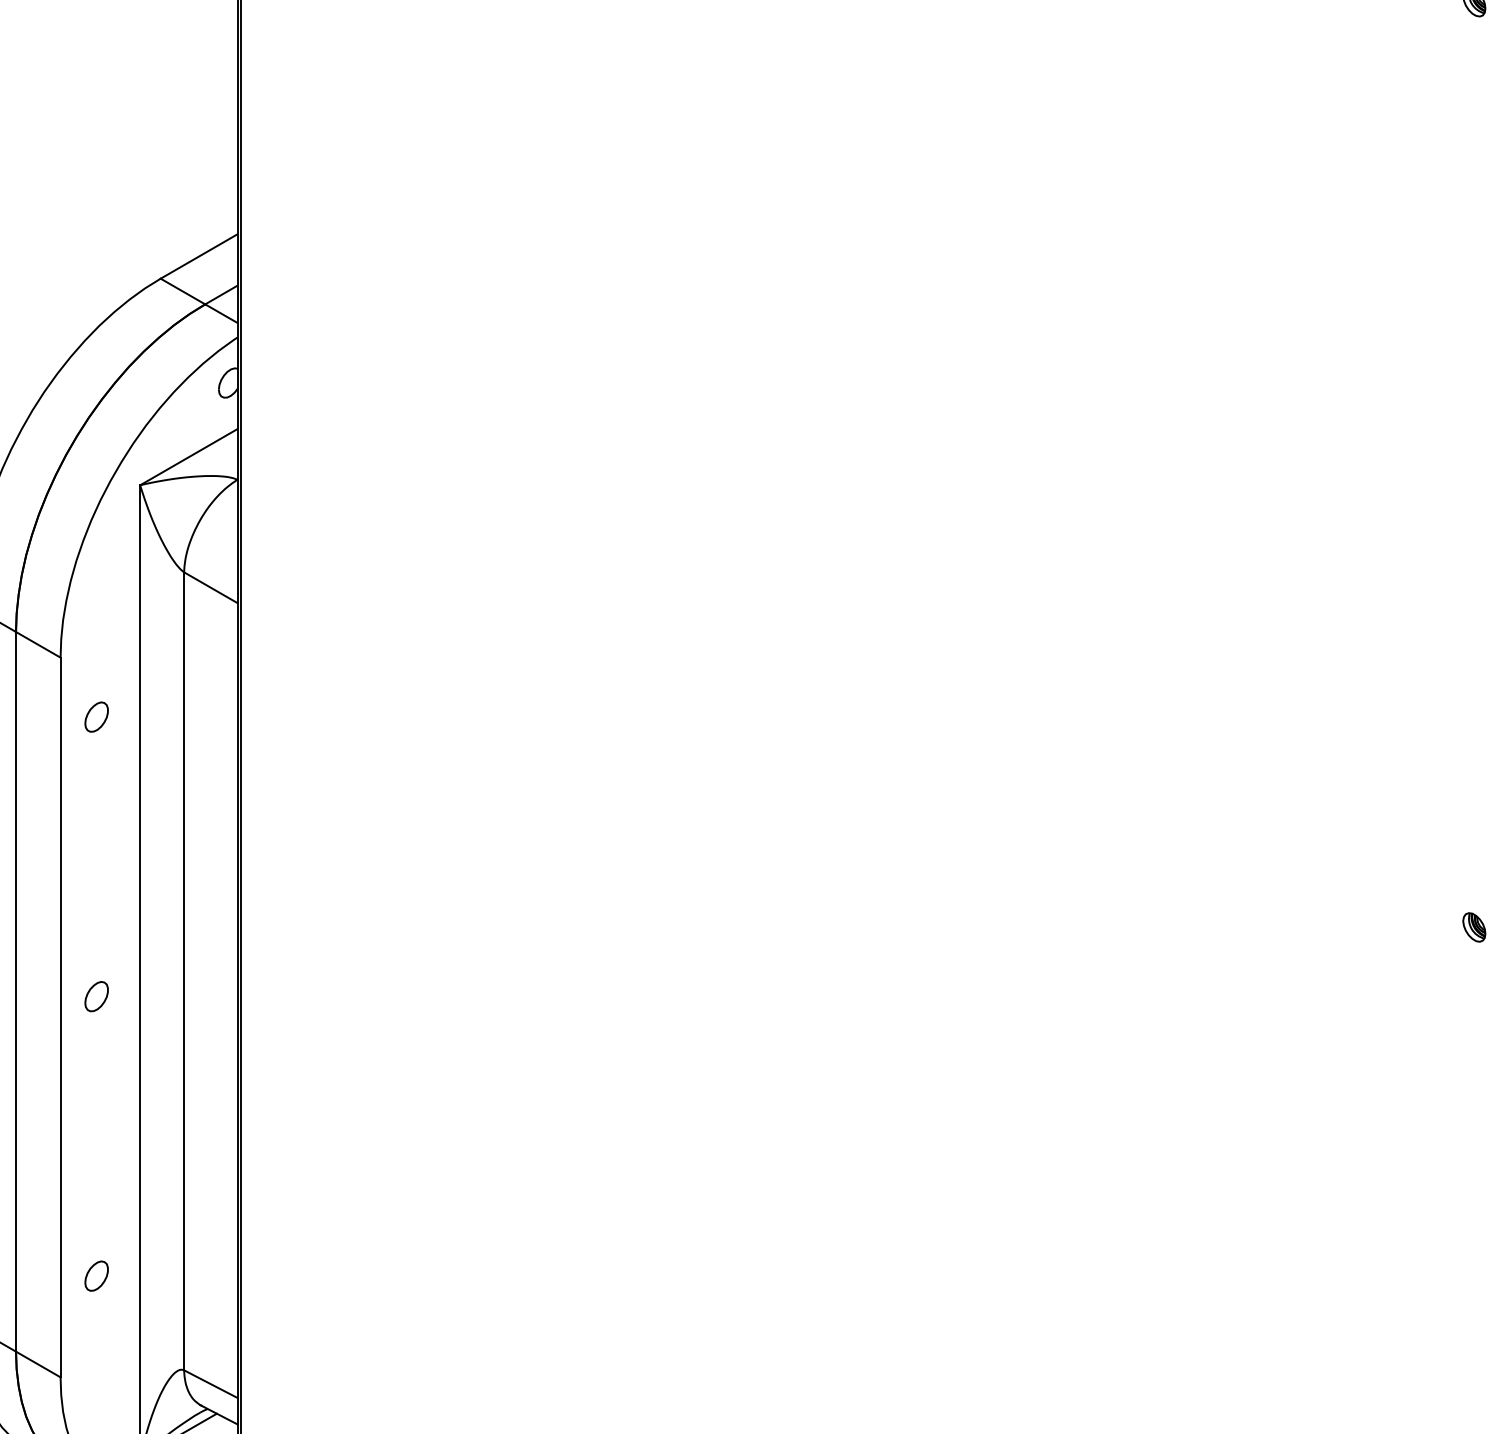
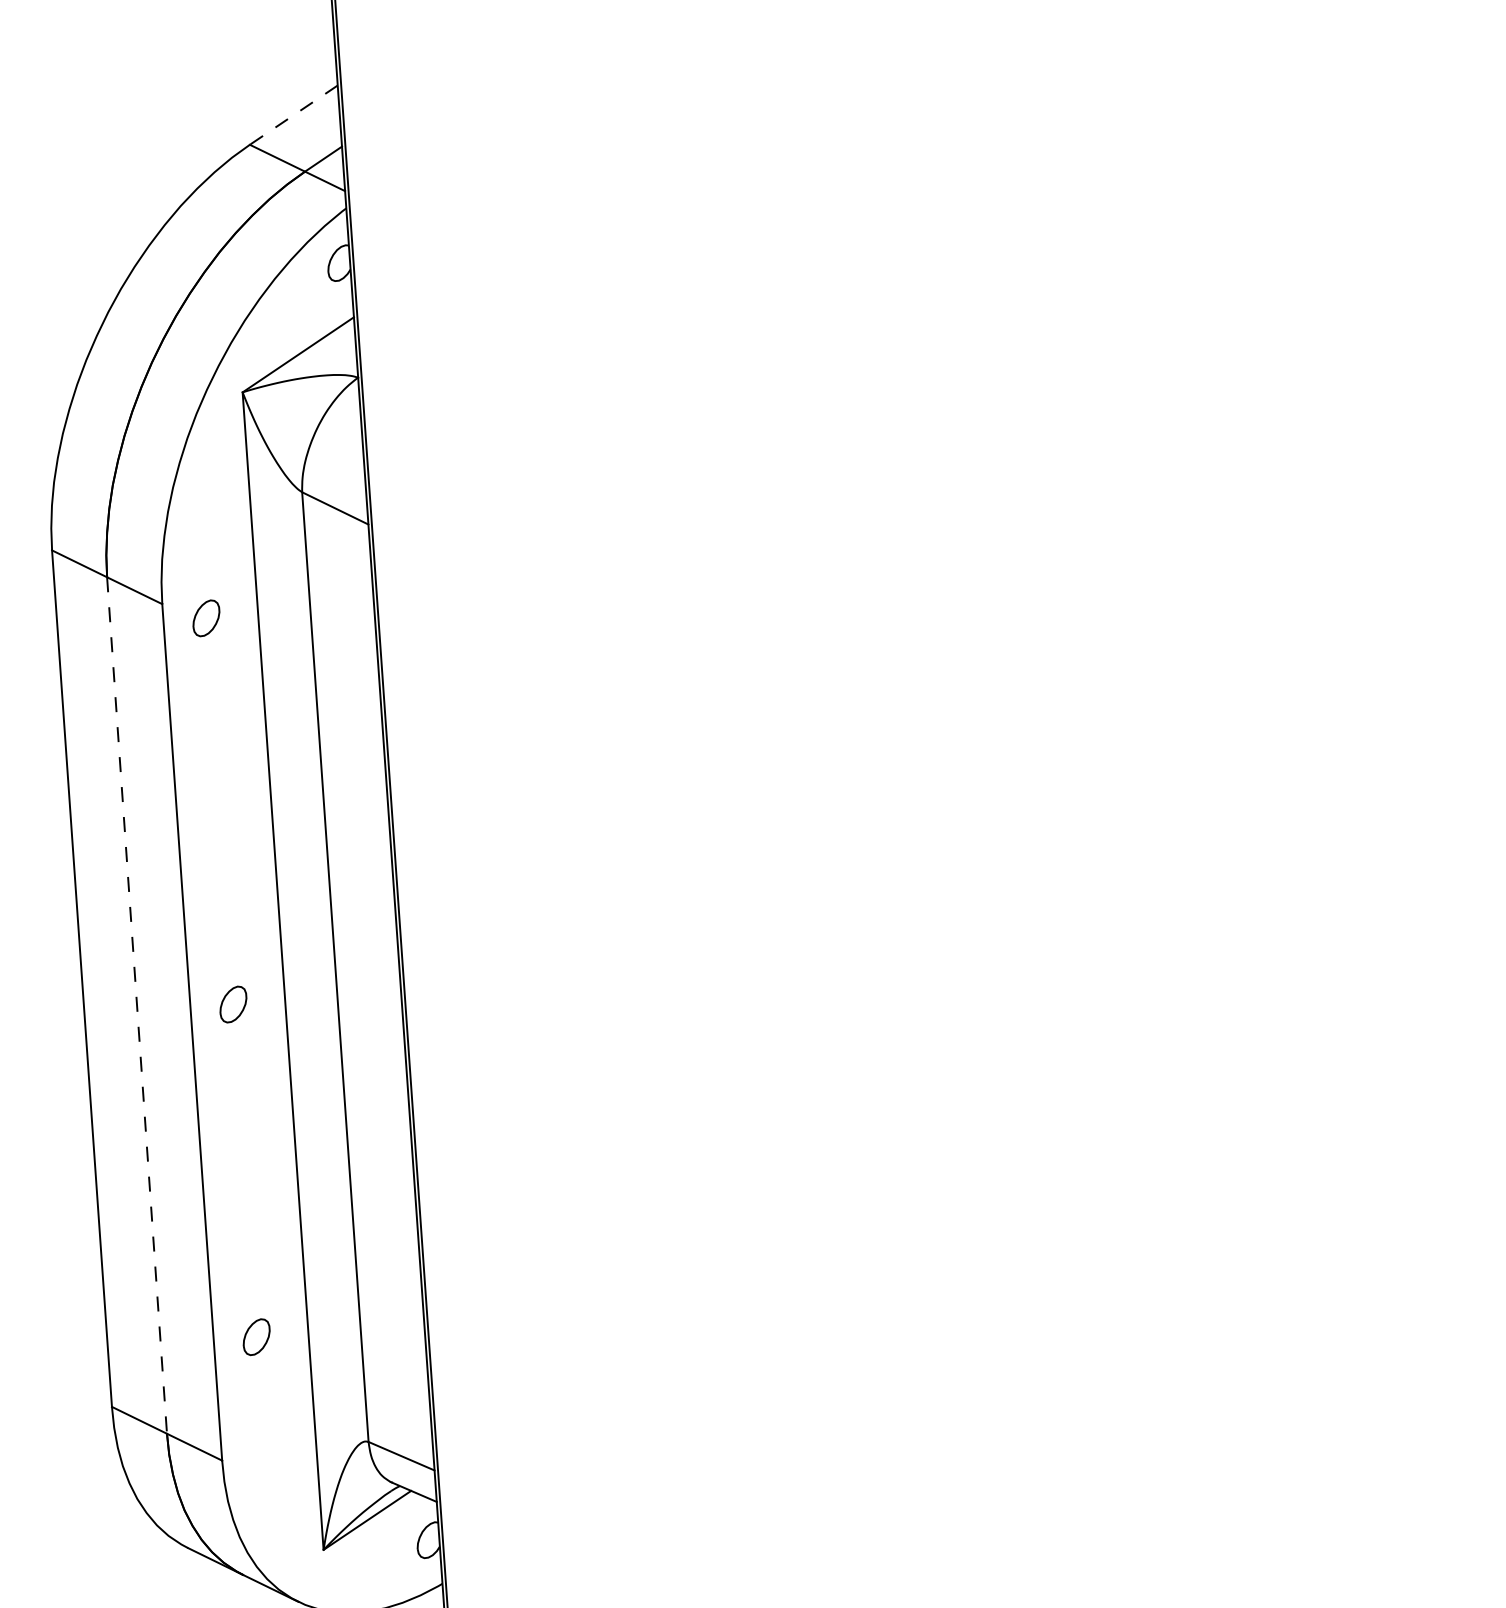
line: (198, 256) -> (293, 115), solid -> dashed
part: (96, 716) -> (206, 617), moved
line: (16, 991) -> (137, 1005), solid -> dashed

